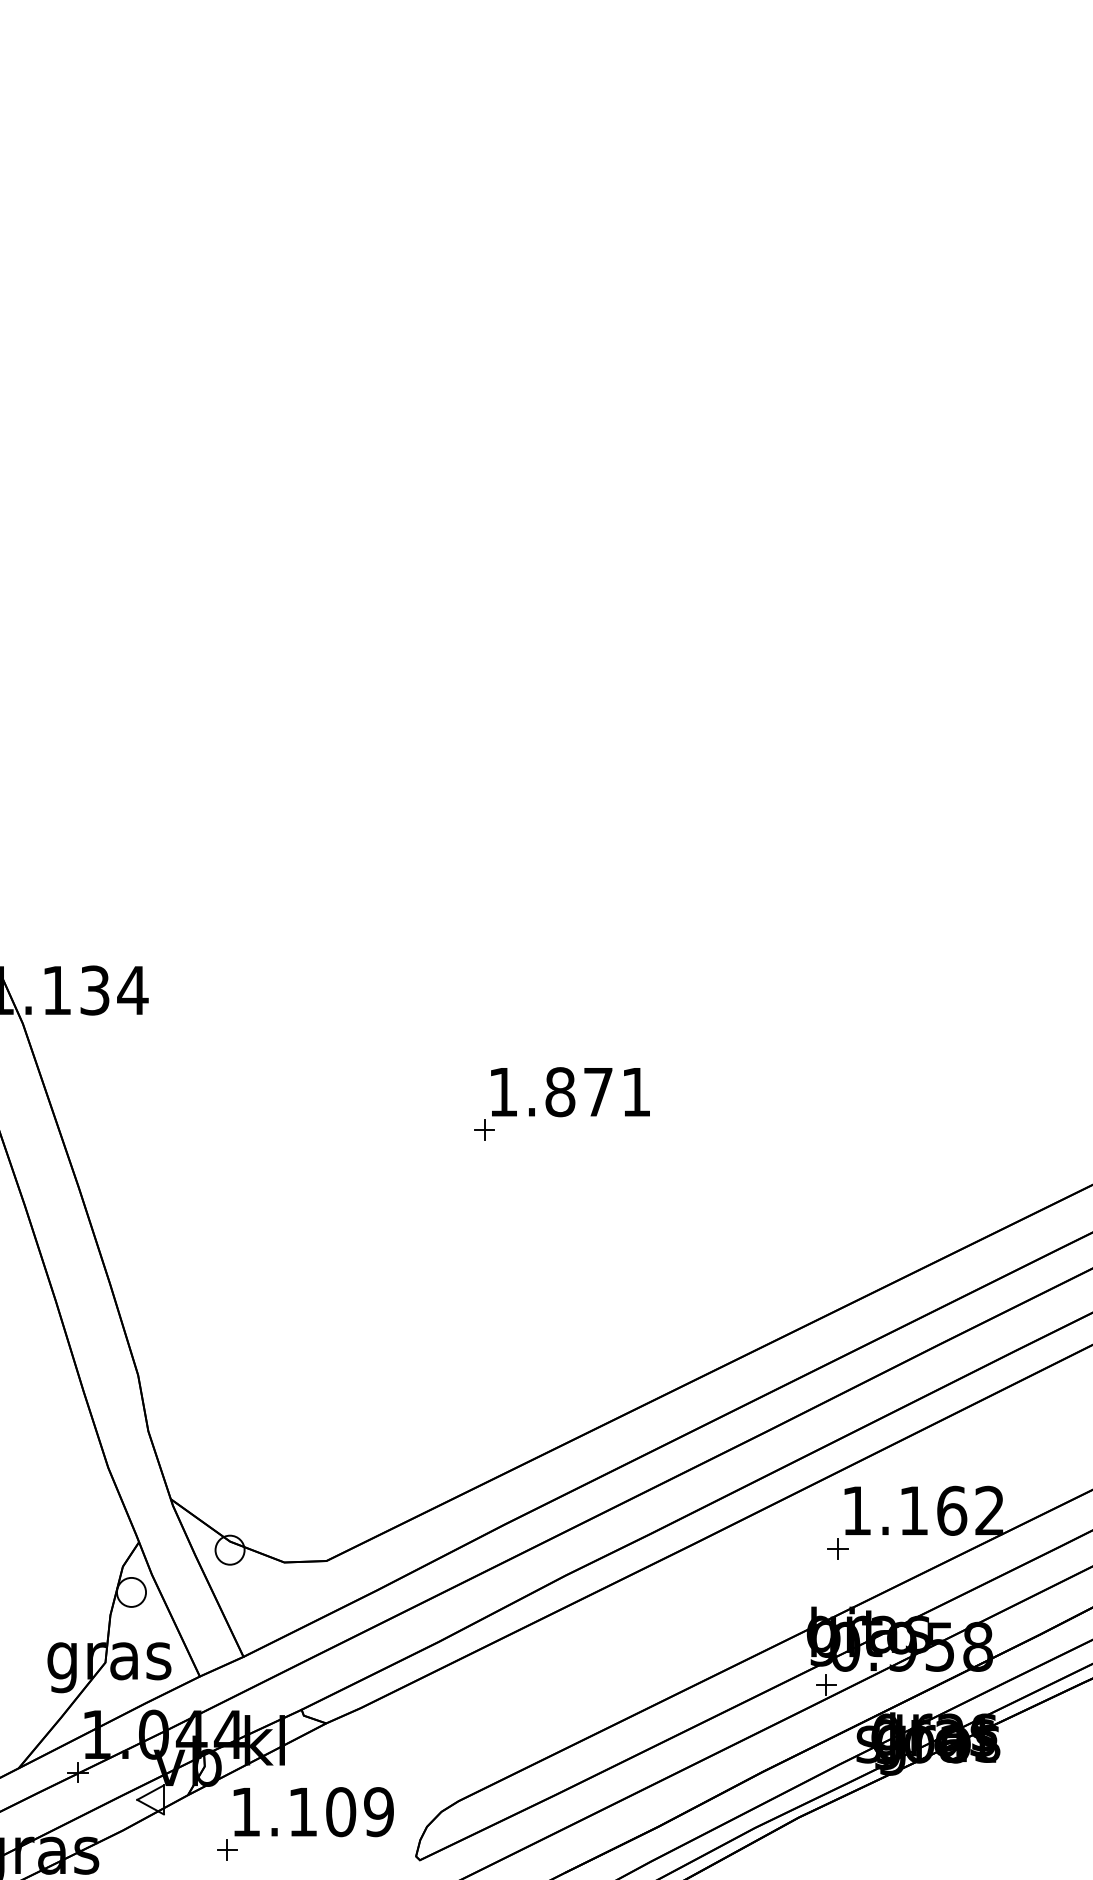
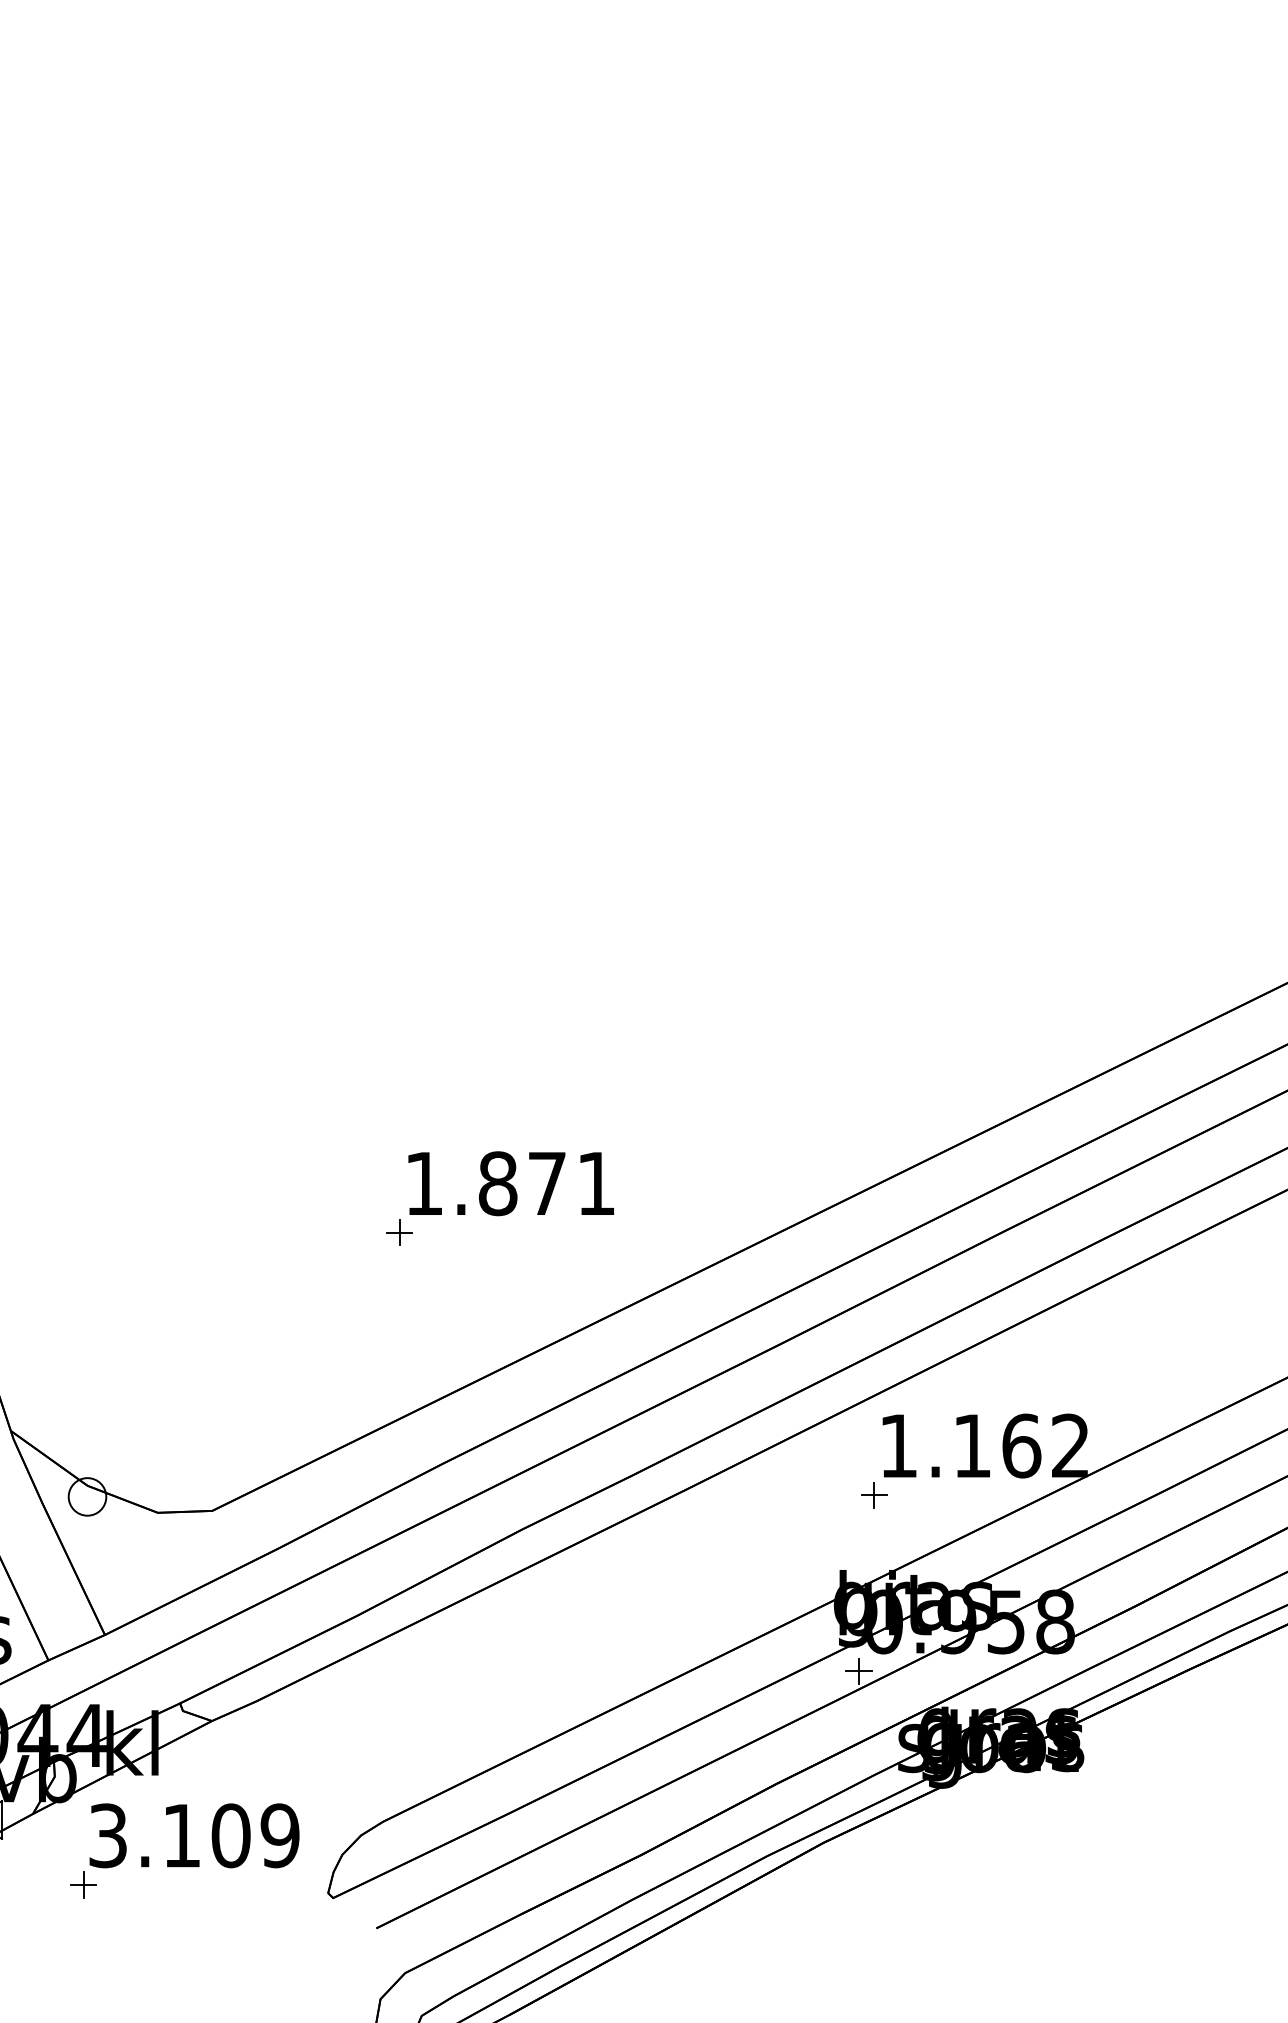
part: (561, 1103) -> (499, 1198), moved
text: (245, 1812) -> (107, 1836), 1.109 -> 3.109

